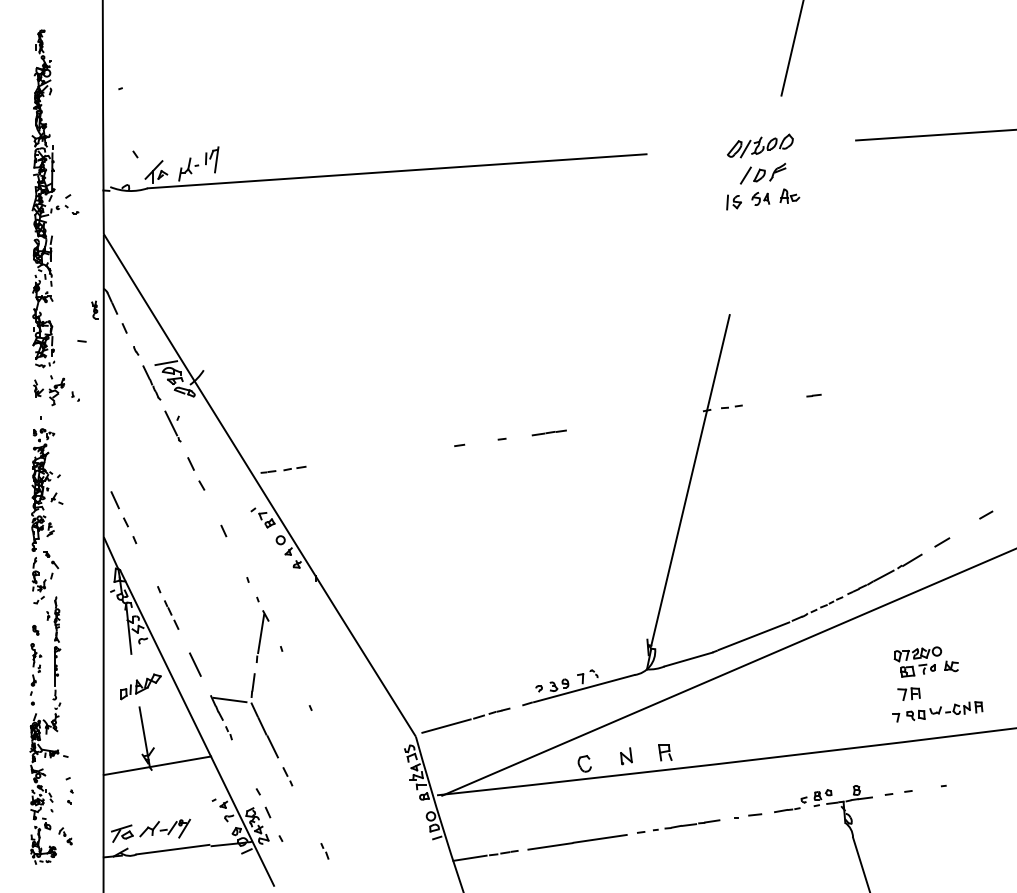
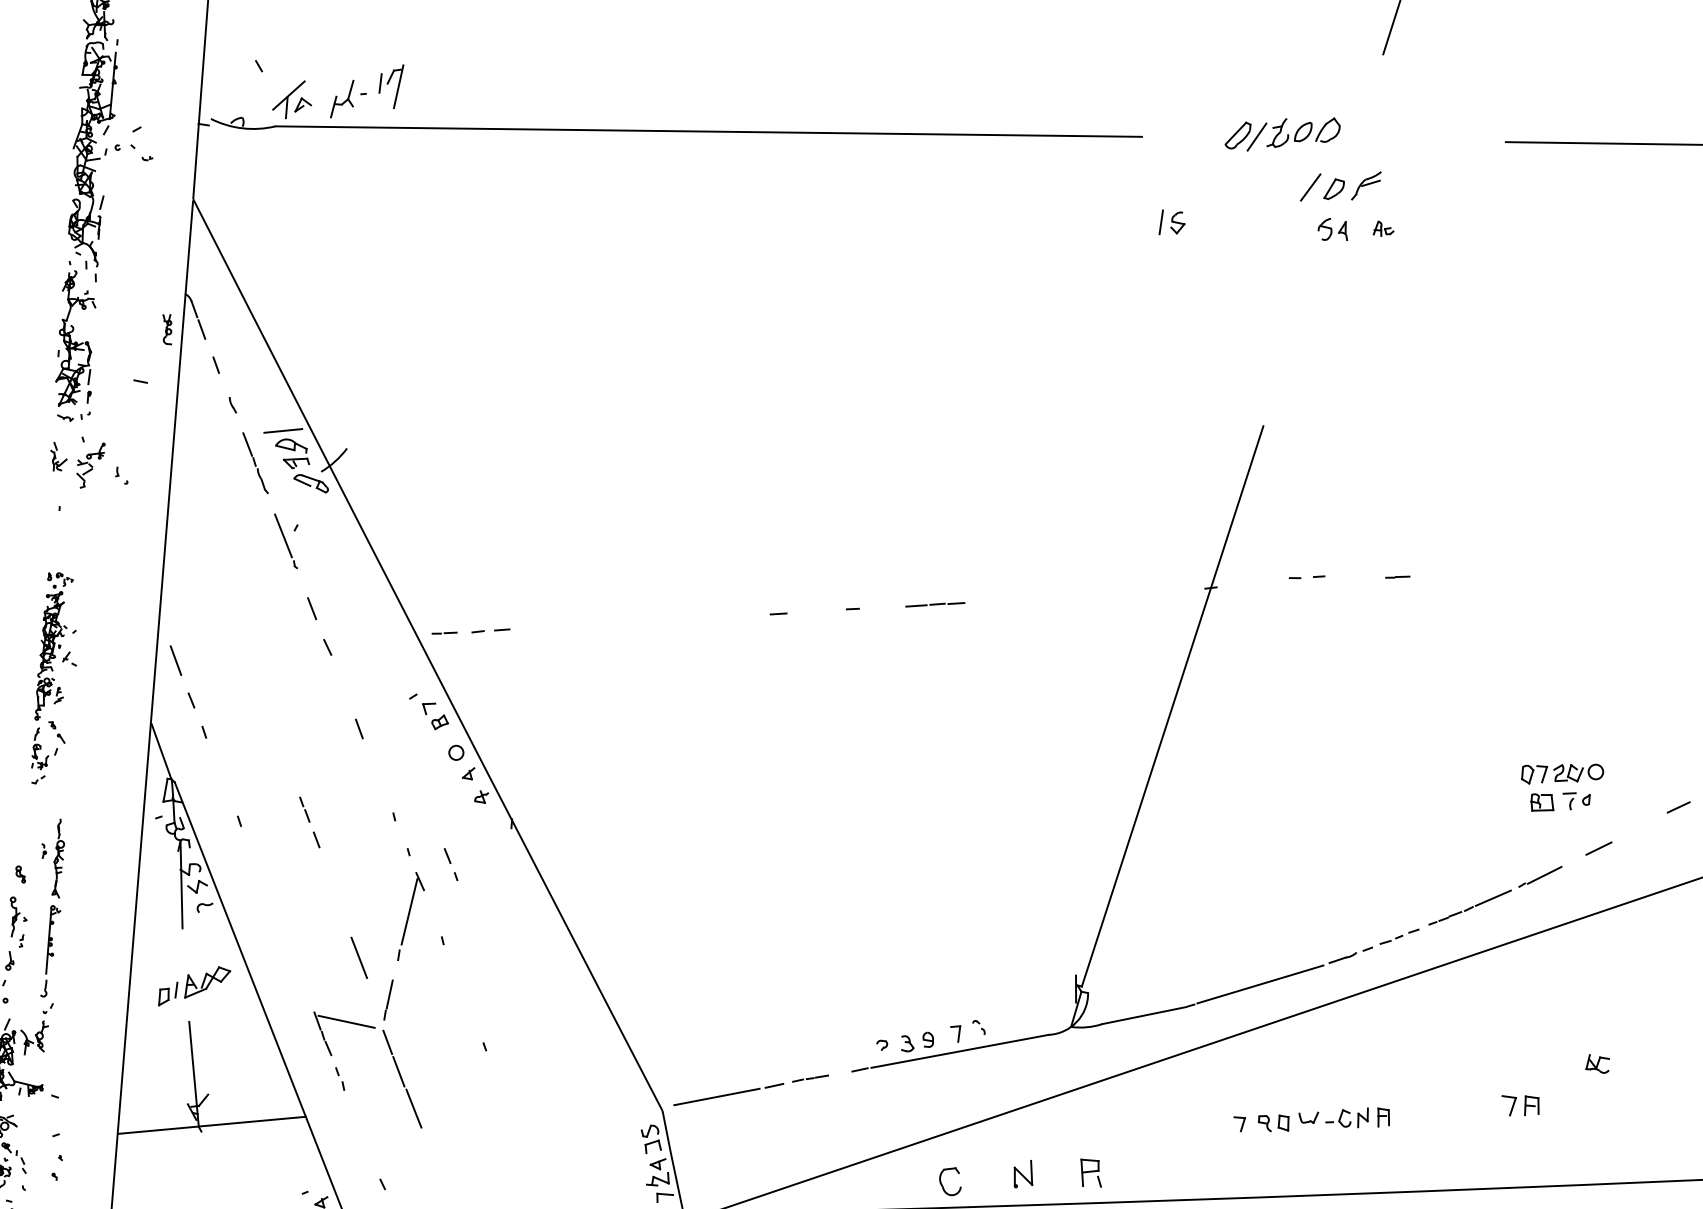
part: (760, 145) -> (1283, 132), moved
part: (789, 195) -> (1383, 227), size x0.6
part: (733, 202) -> (1171, 223), moved
part: (731, 406) -> (1306, 576), moved
part: (47, 516) -> (56, 679), size x0.7
line: (171, 614) -> (309, 821), moved
part: (917, 661) -> (1560, 786), moved
line: (195, 664) -> (359, 957), moved
part: (937, 711) -> (1311, 1119), moved
line: (287, 776) -> (450, 864), moved

